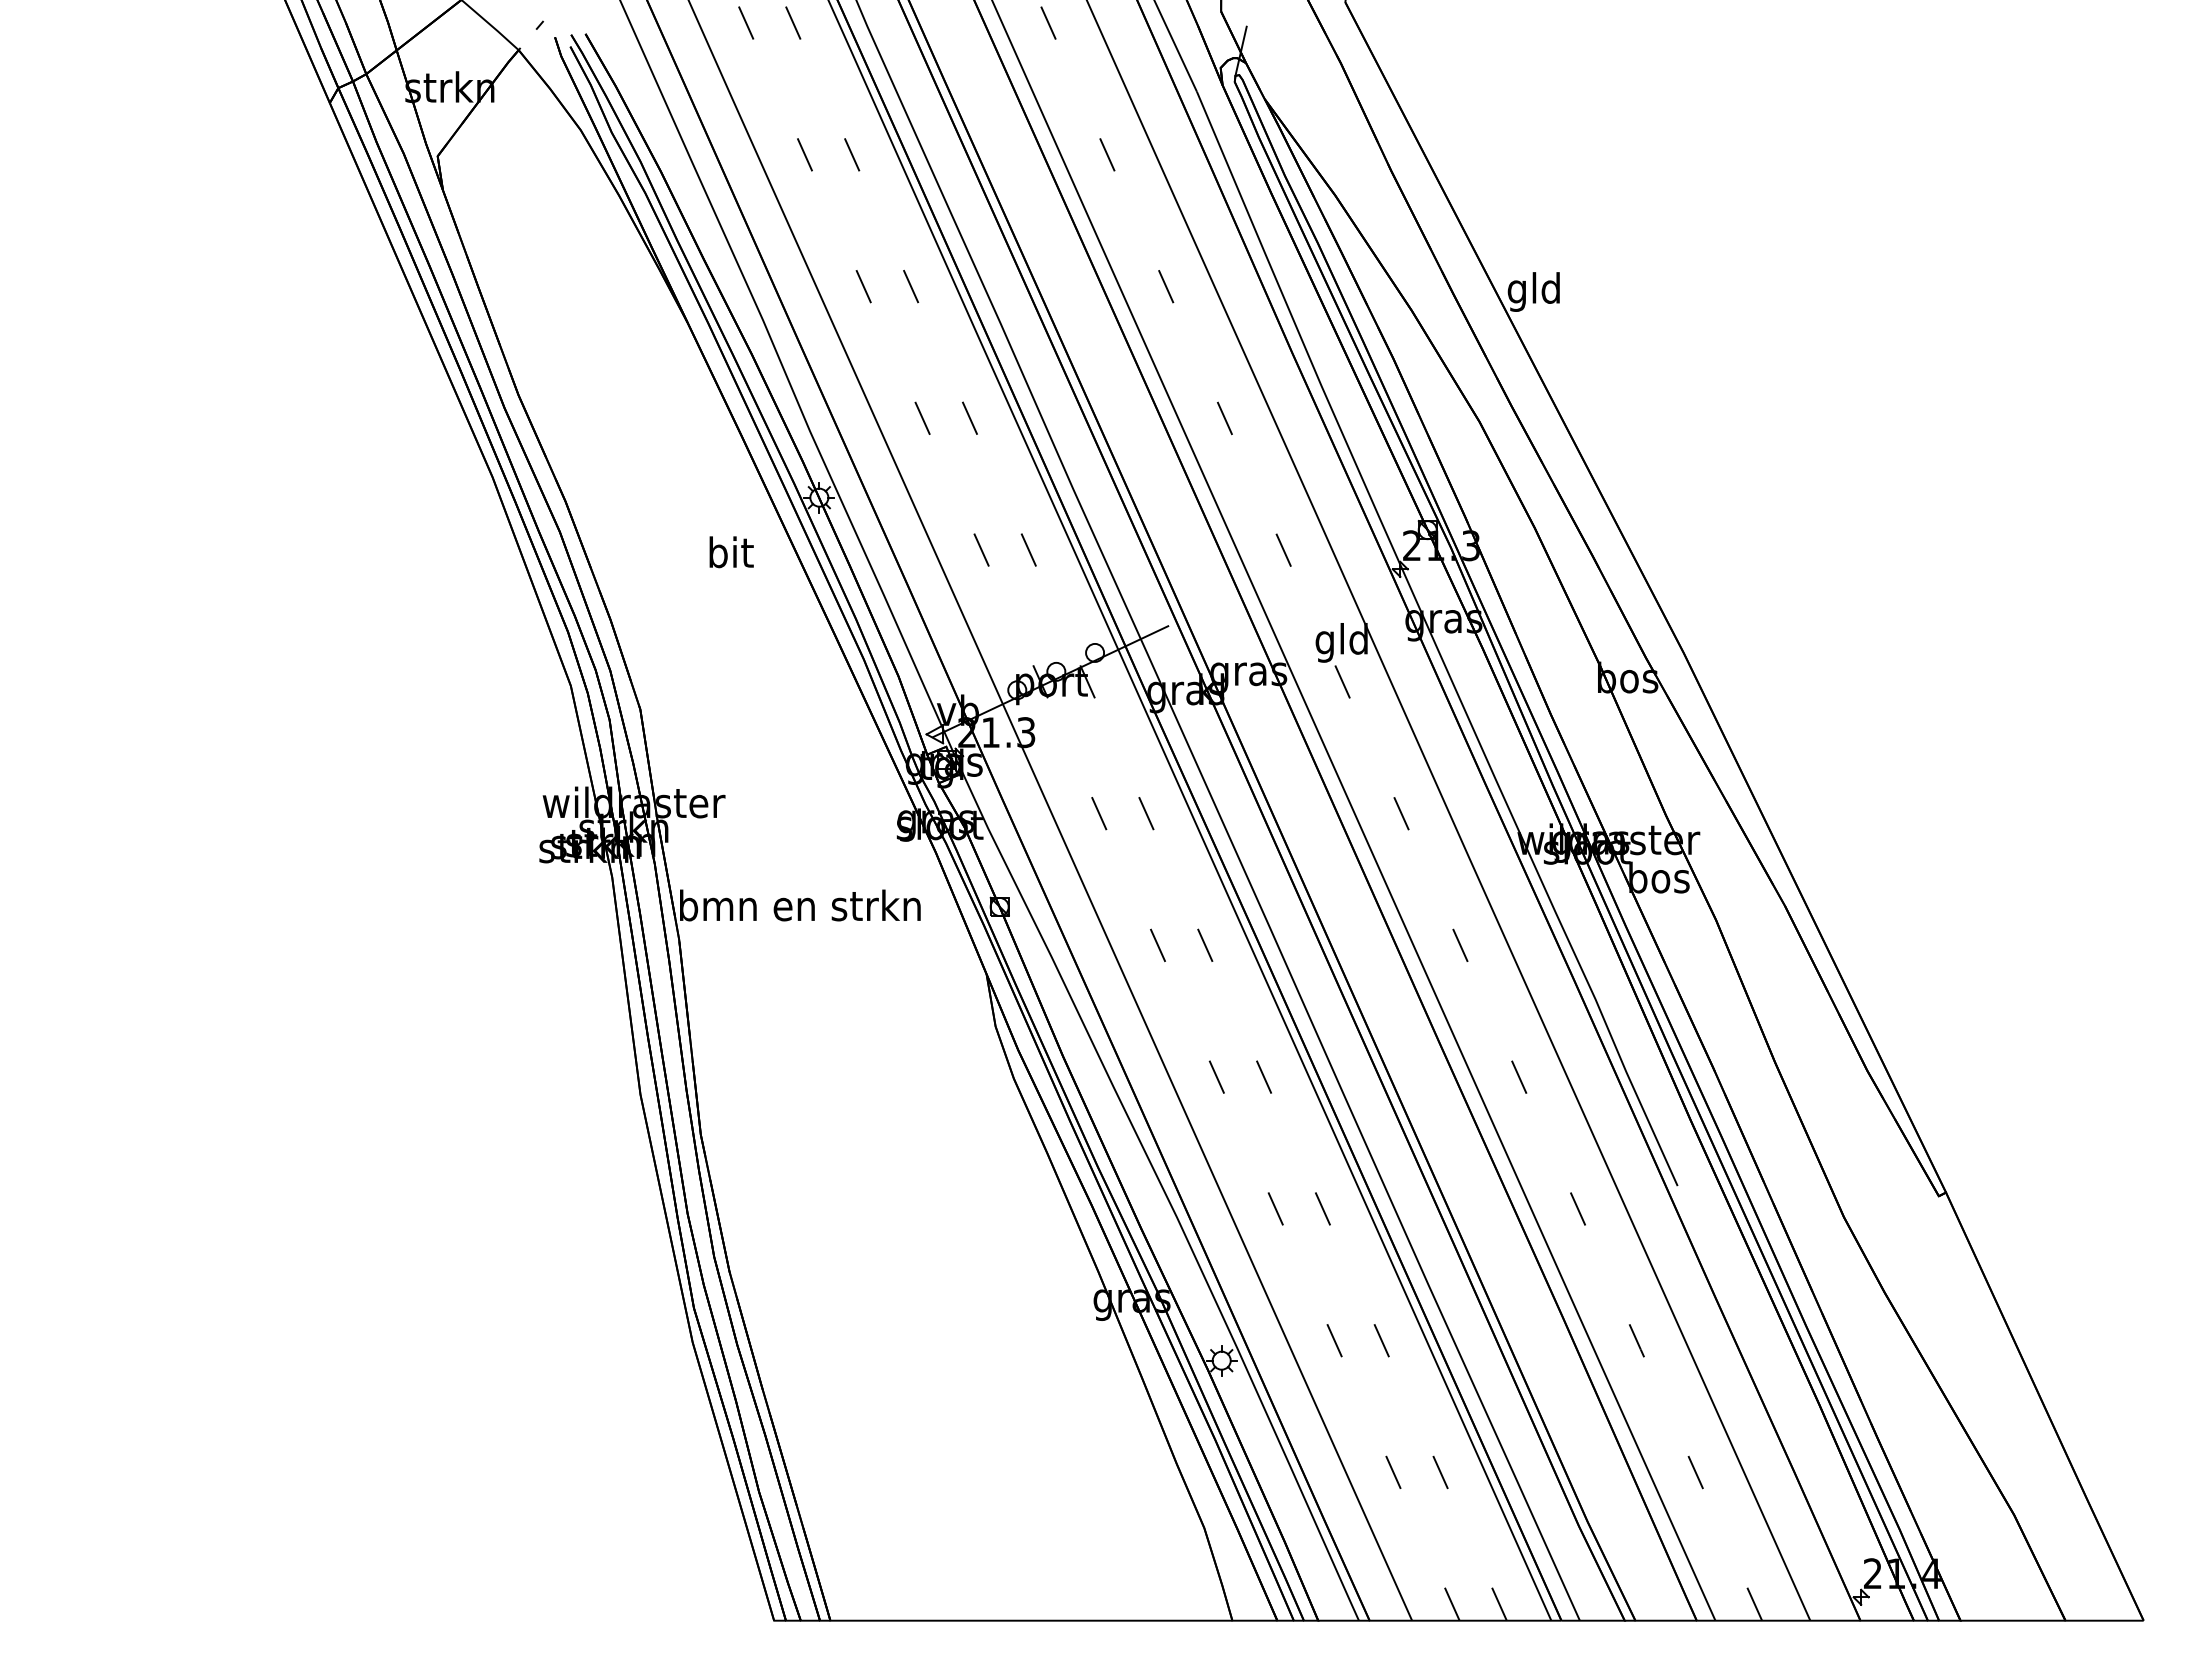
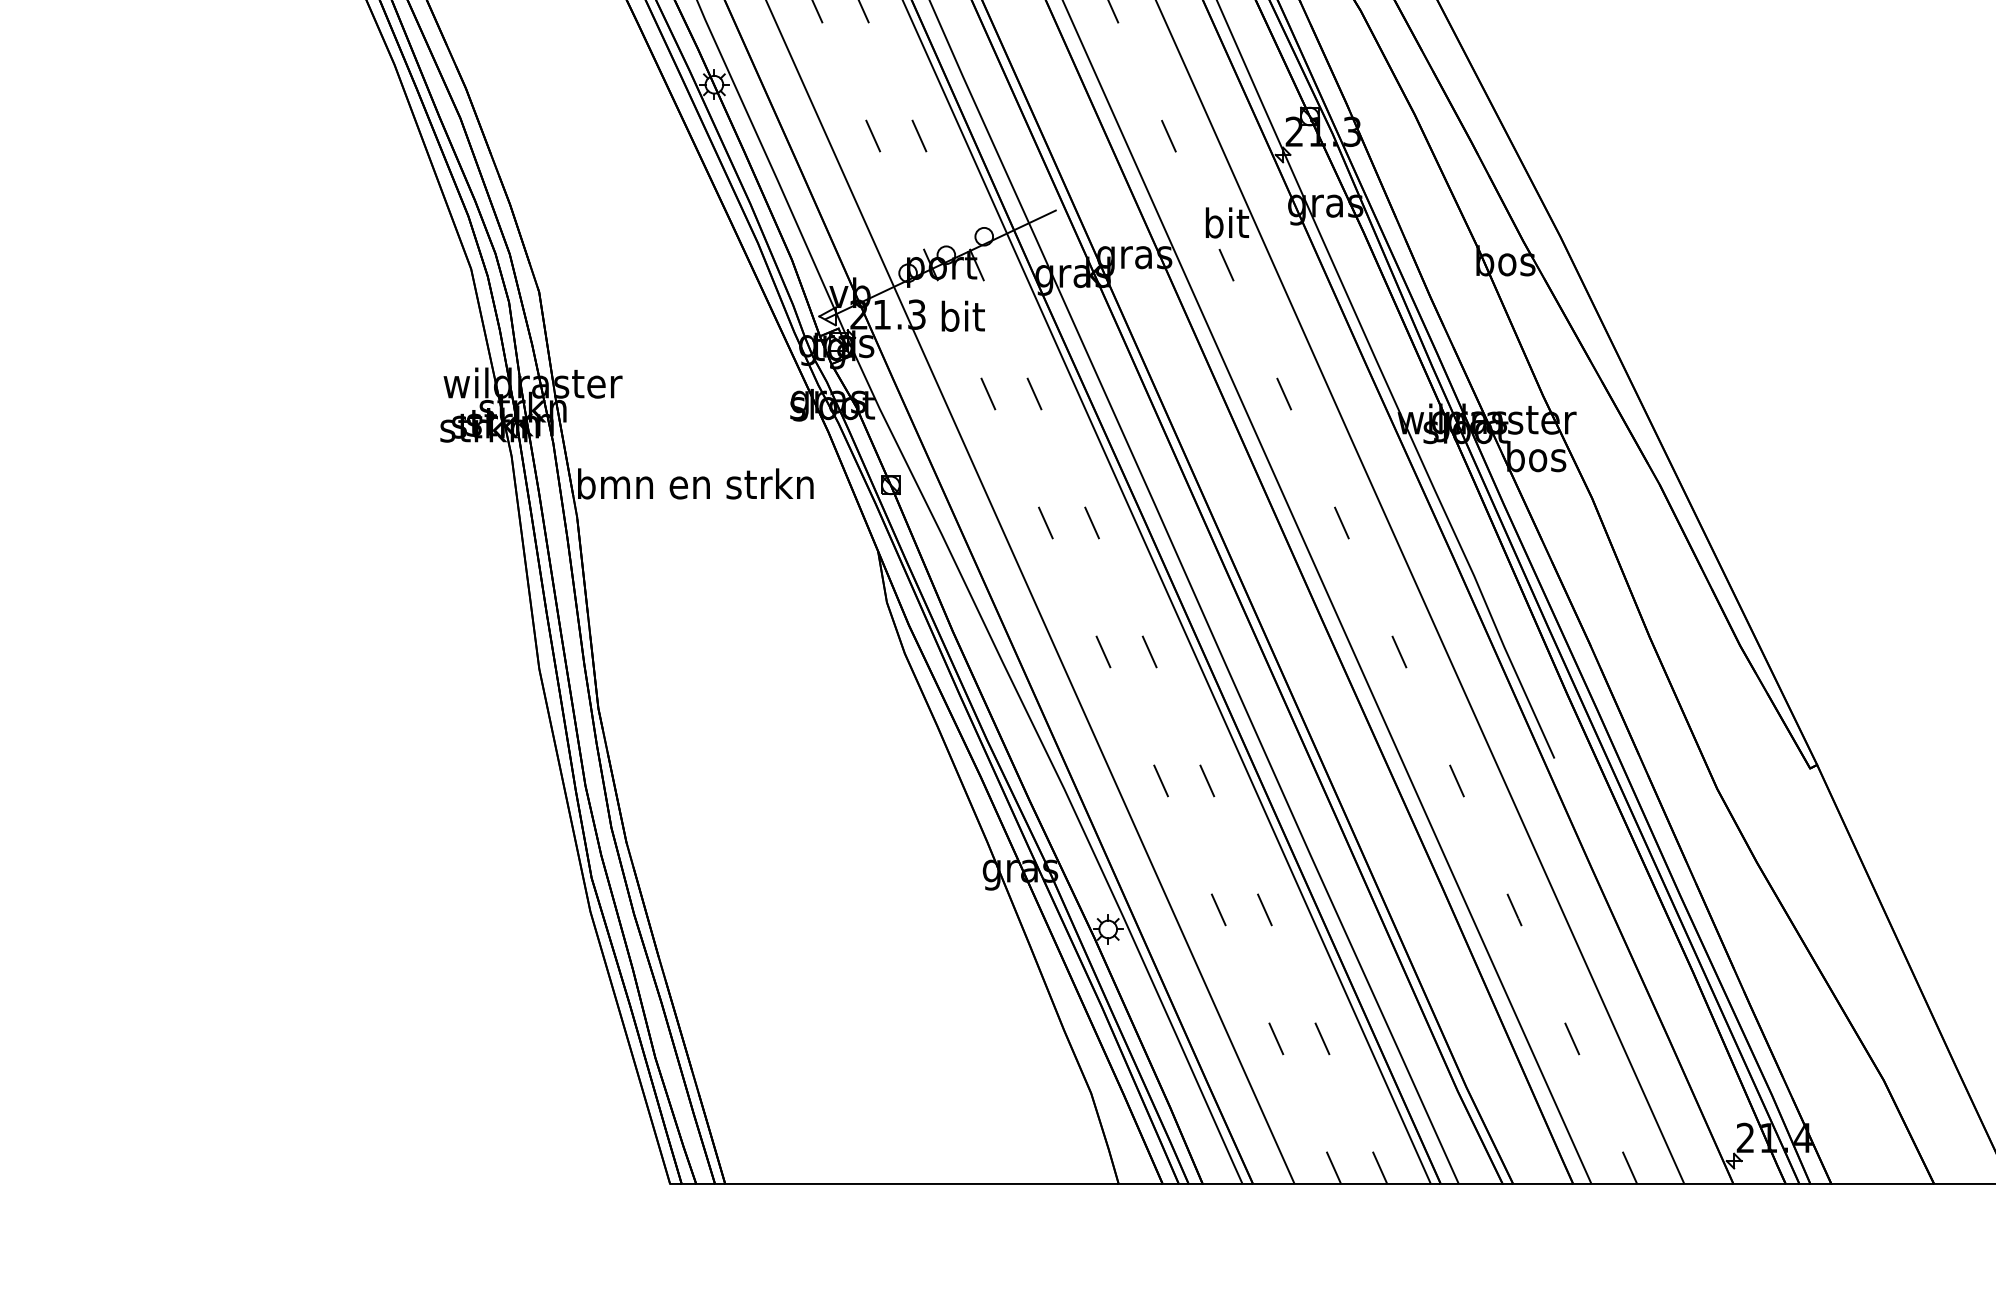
text: (731, 552) -> (963, 316), moved
text: (1341, 642) -> (1225, 226), gld -> bit

